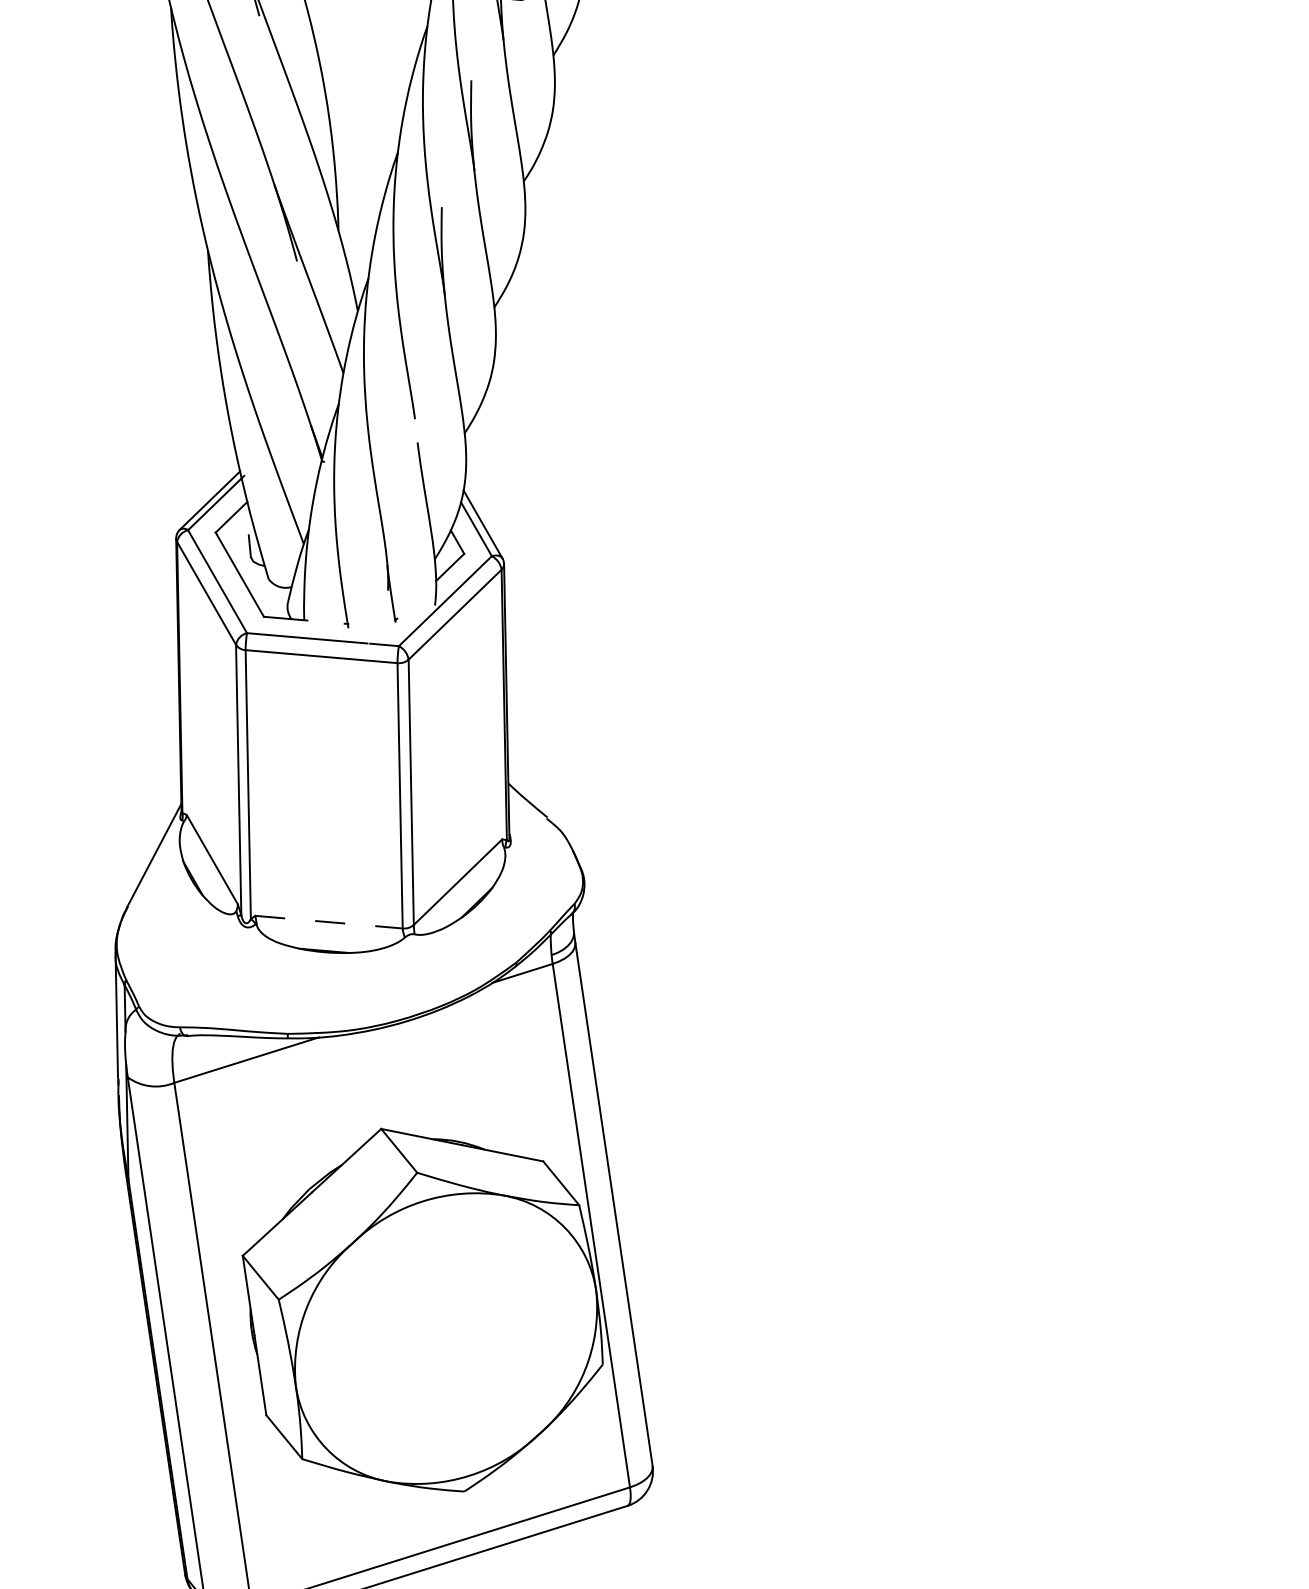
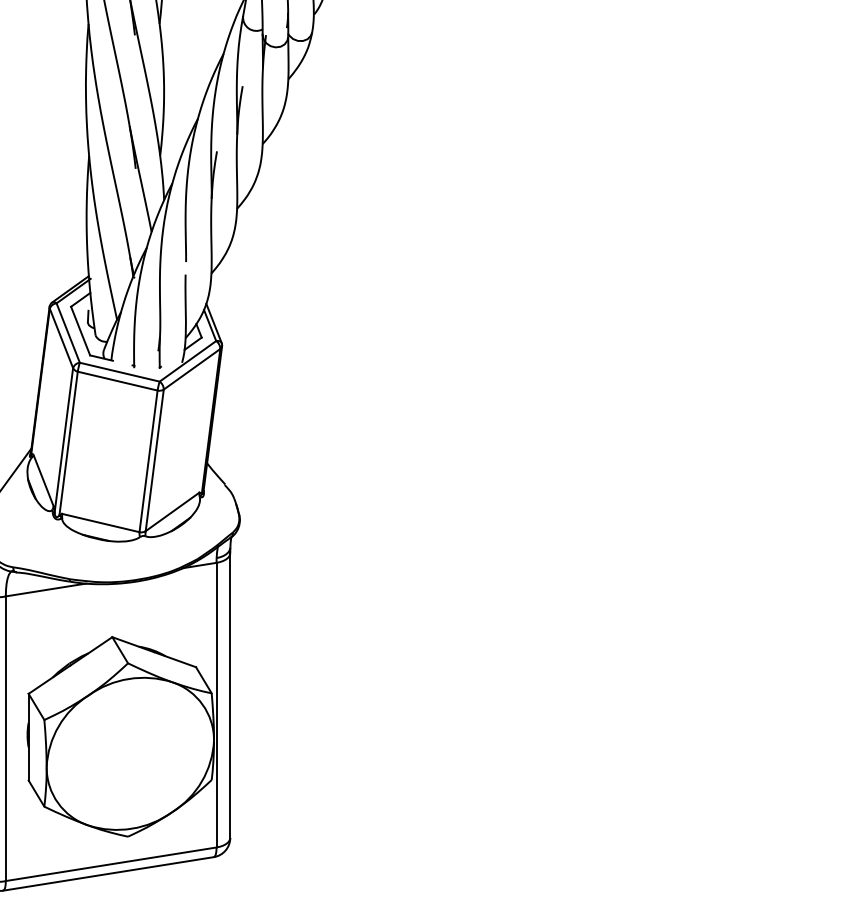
line: (328, 923) -> (100, 523), dashed -> solid

